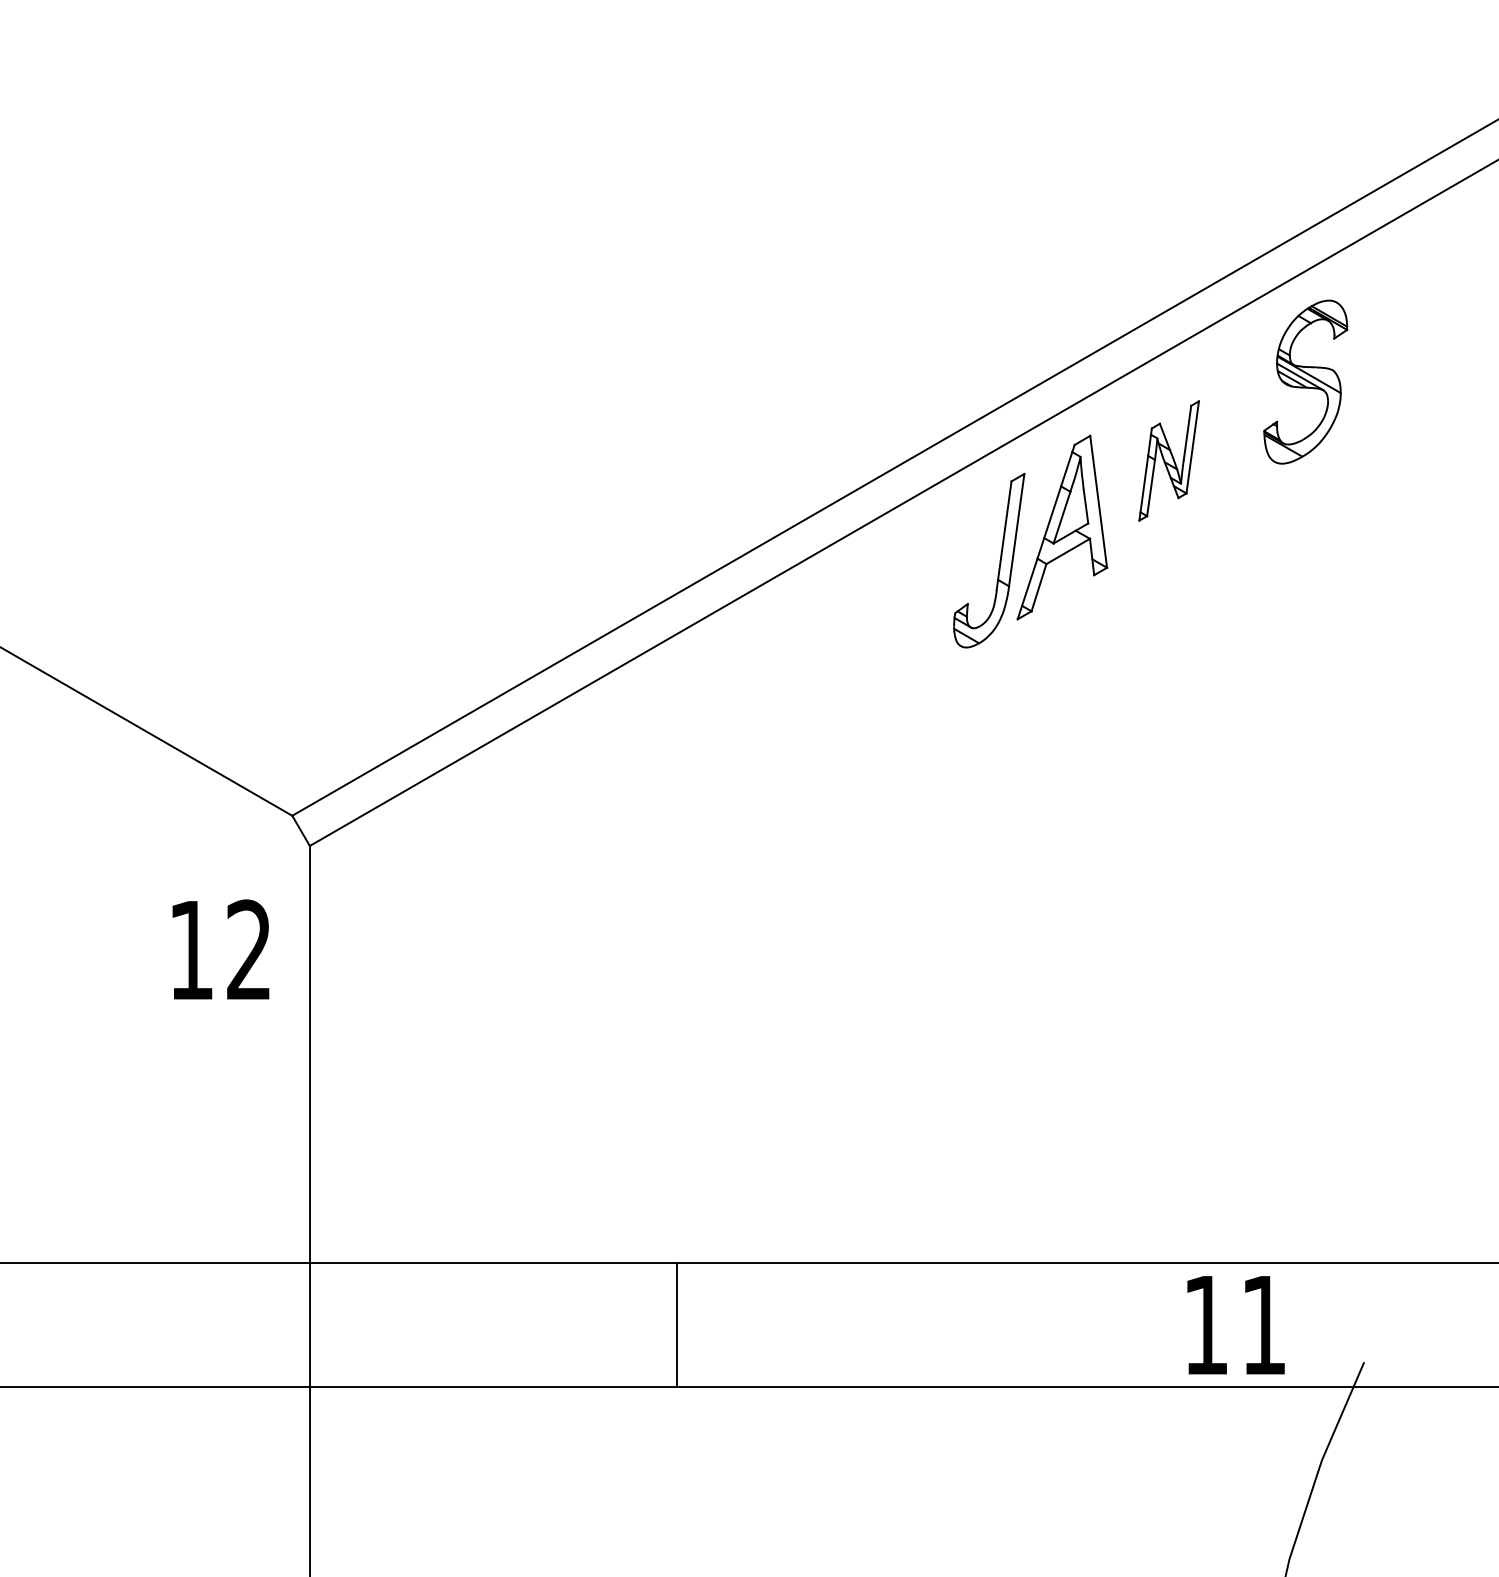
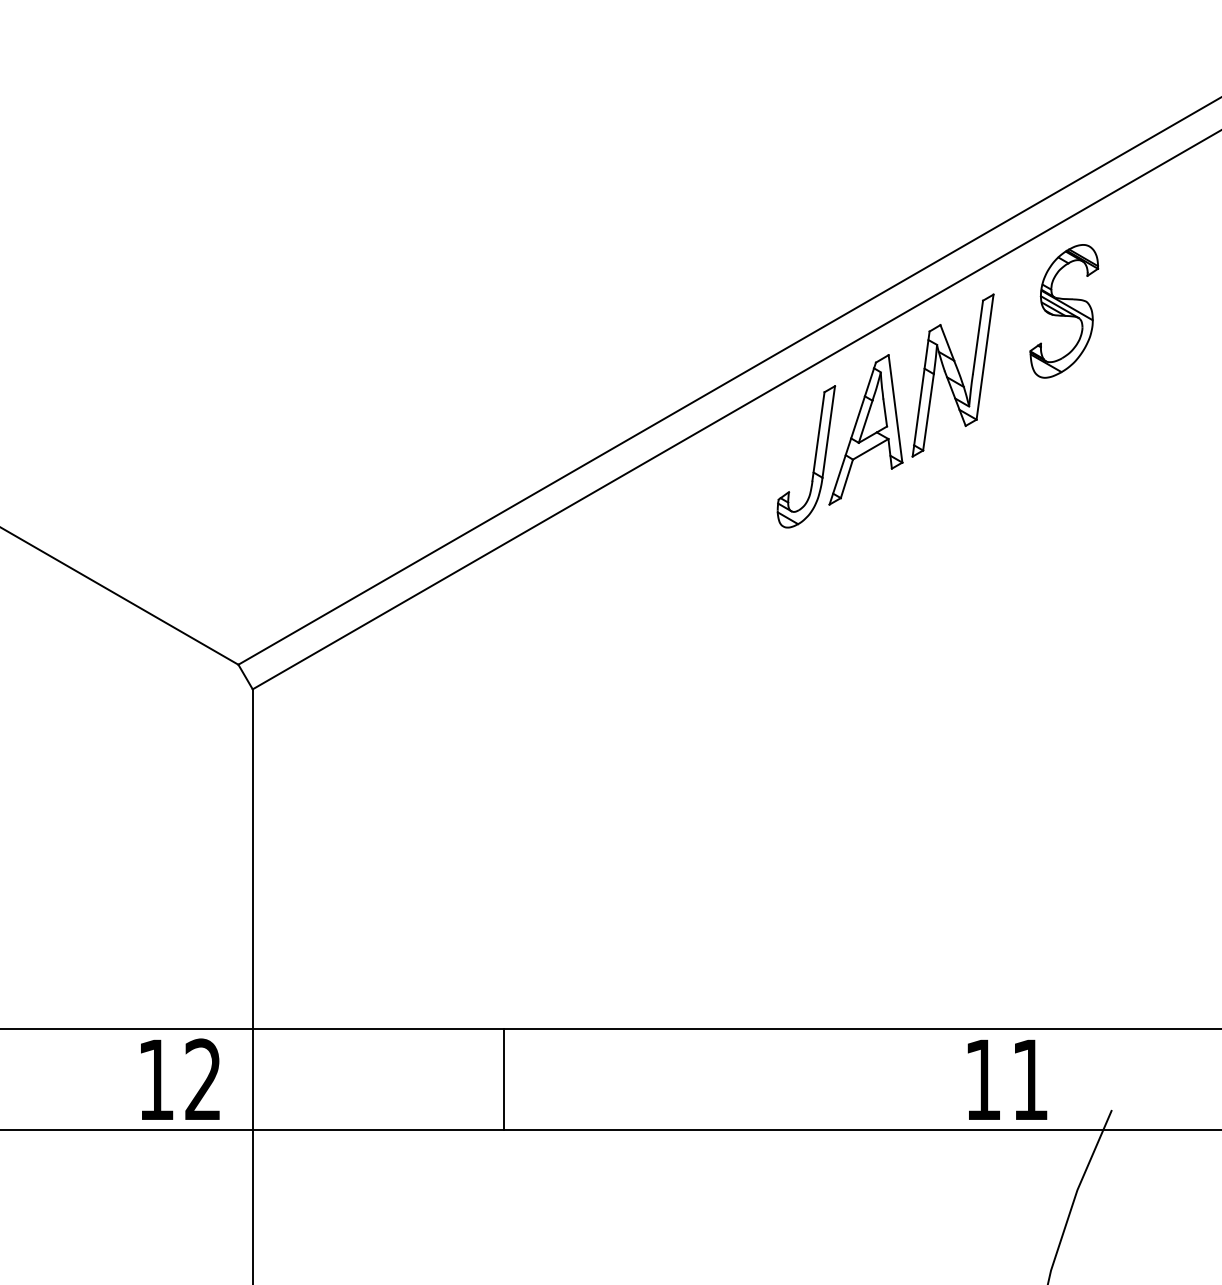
part: (1168, 460) -> (952, 375), size x1.67
text: (220, 949) -> (179, 1079), moved
line: (676, 1324) -> (504, 1079), moved

